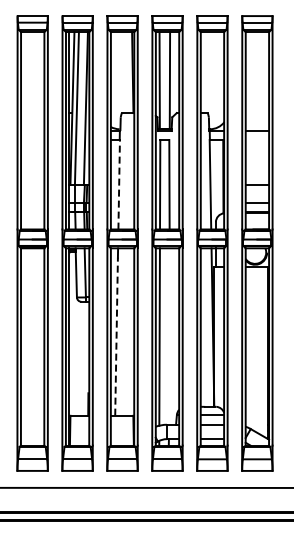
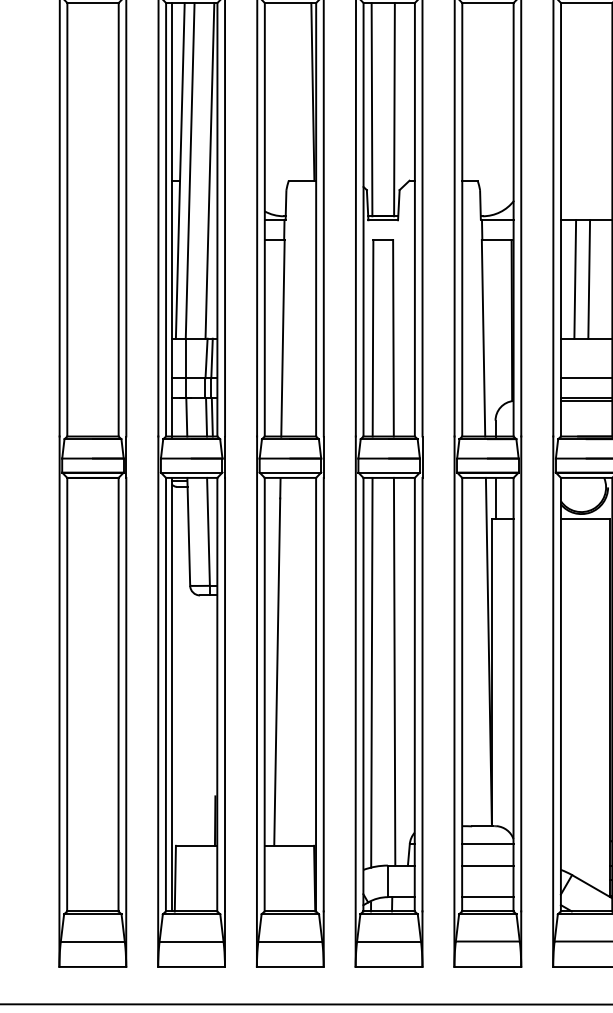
line: (251, 157) -> (573, 278), added
line: (258, 157) -> (589, 278), added
line: (119, 184) -> (283, 337), dashed -> solid
line: (116, 336) -> (277, 671), dashed -> solid
line: (169, 336) -> (393, 671), added

